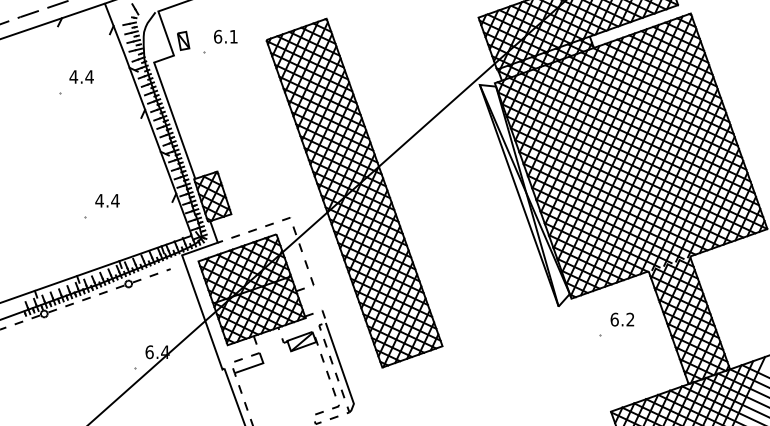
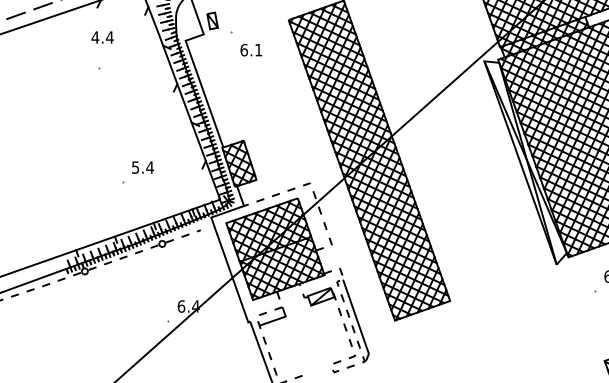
text: (225, 36) -> (251, 49), moved
text: (81, 76) -> (102, 37), moved
text: (99, 200) -> (135, 167), 4.4 -> 5.4

